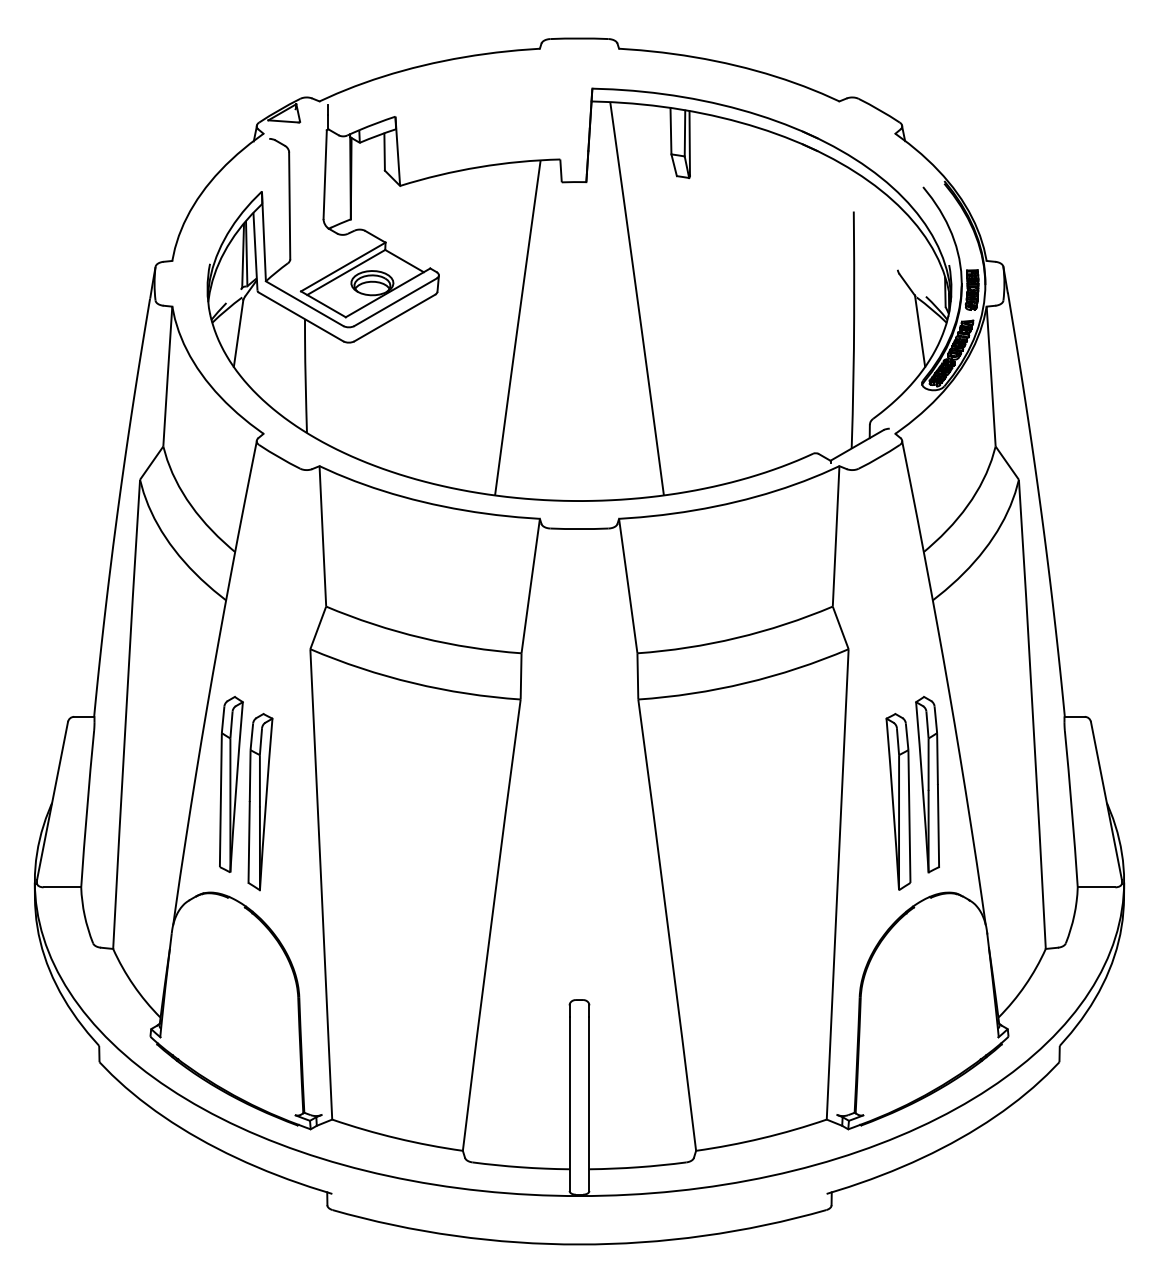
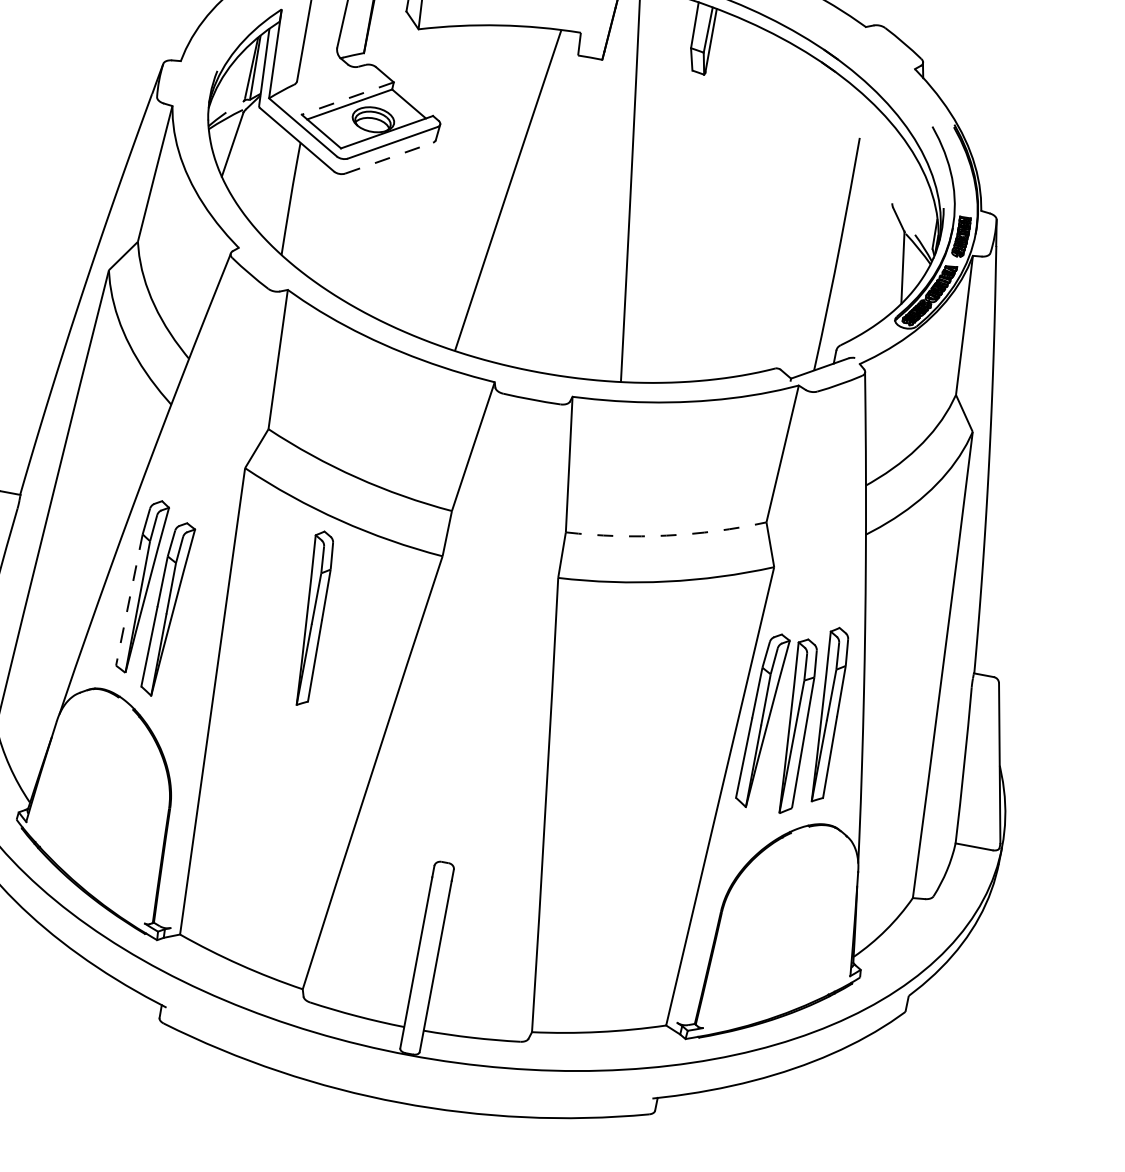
line: (343, 267) -> (347, 99), solid -> dashed
line: (394, 318) -> (388, 158), solid -> dashed
arc: (737, 637) -> (667, 535), solid -> dashed
part: (403, 784) -> (311, 618), added
line: (220, 799) -> (129, 599), solid -> dashed
part: (865, 802) -> (762, 720), added

